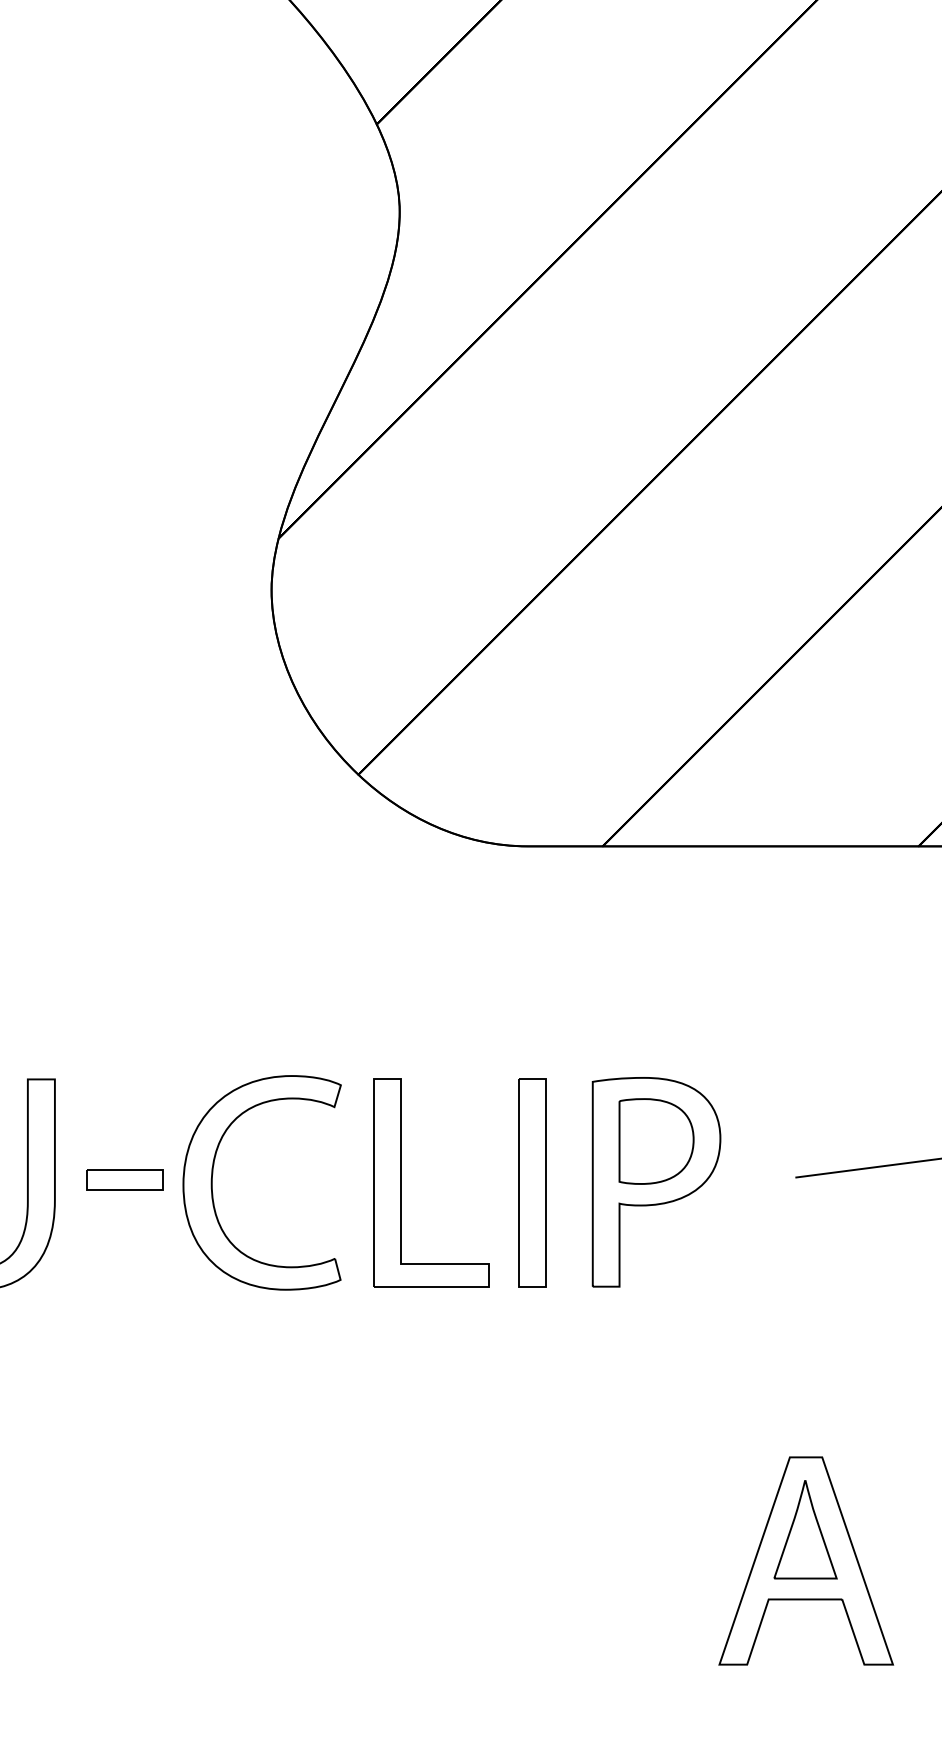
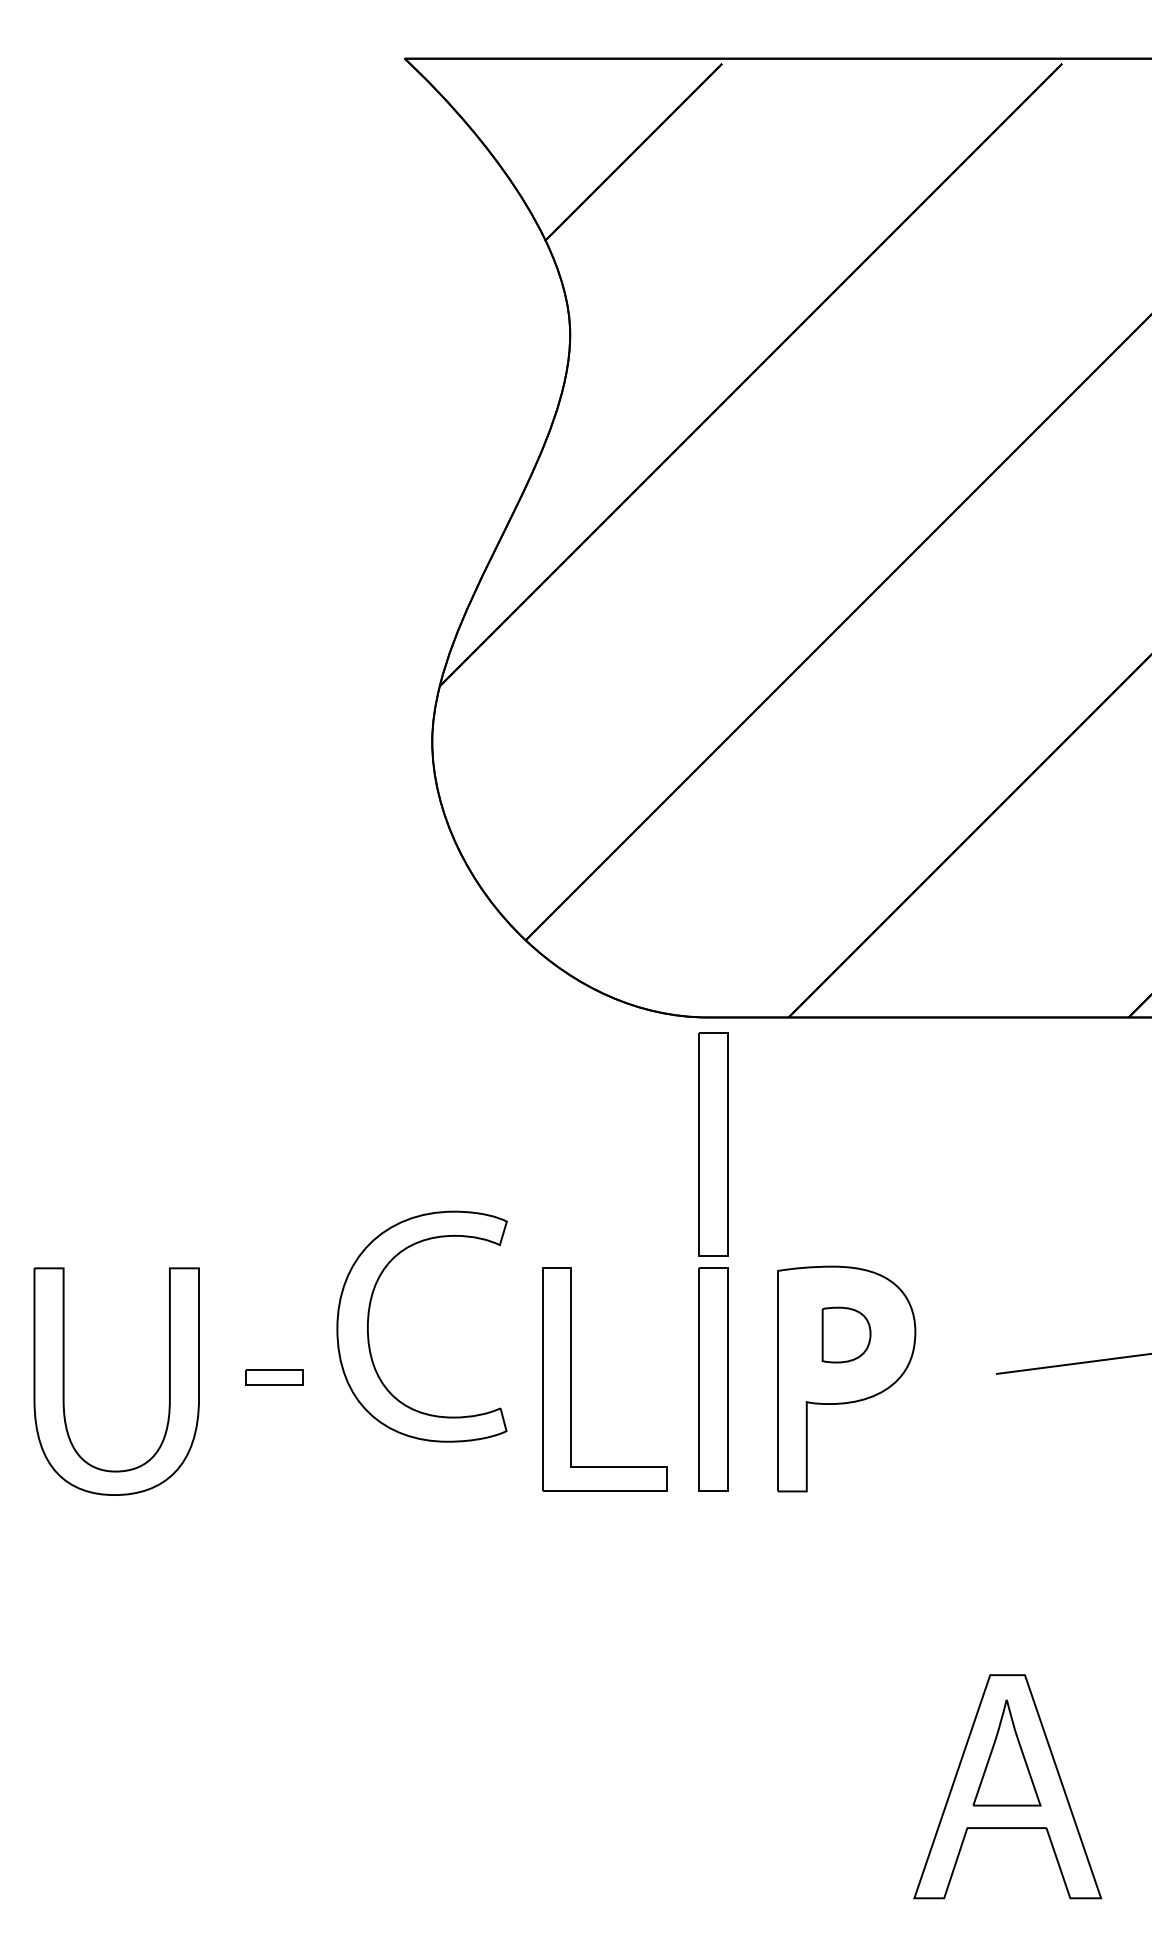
part: (532, 964) -> (713, 1144), added
part: (656, 1140) -> (846, 1334), size x0.6
part: (213, 1175) -> (369, 1318), moved
part: (125, 1179) -> (274, 1376), size x0.7

